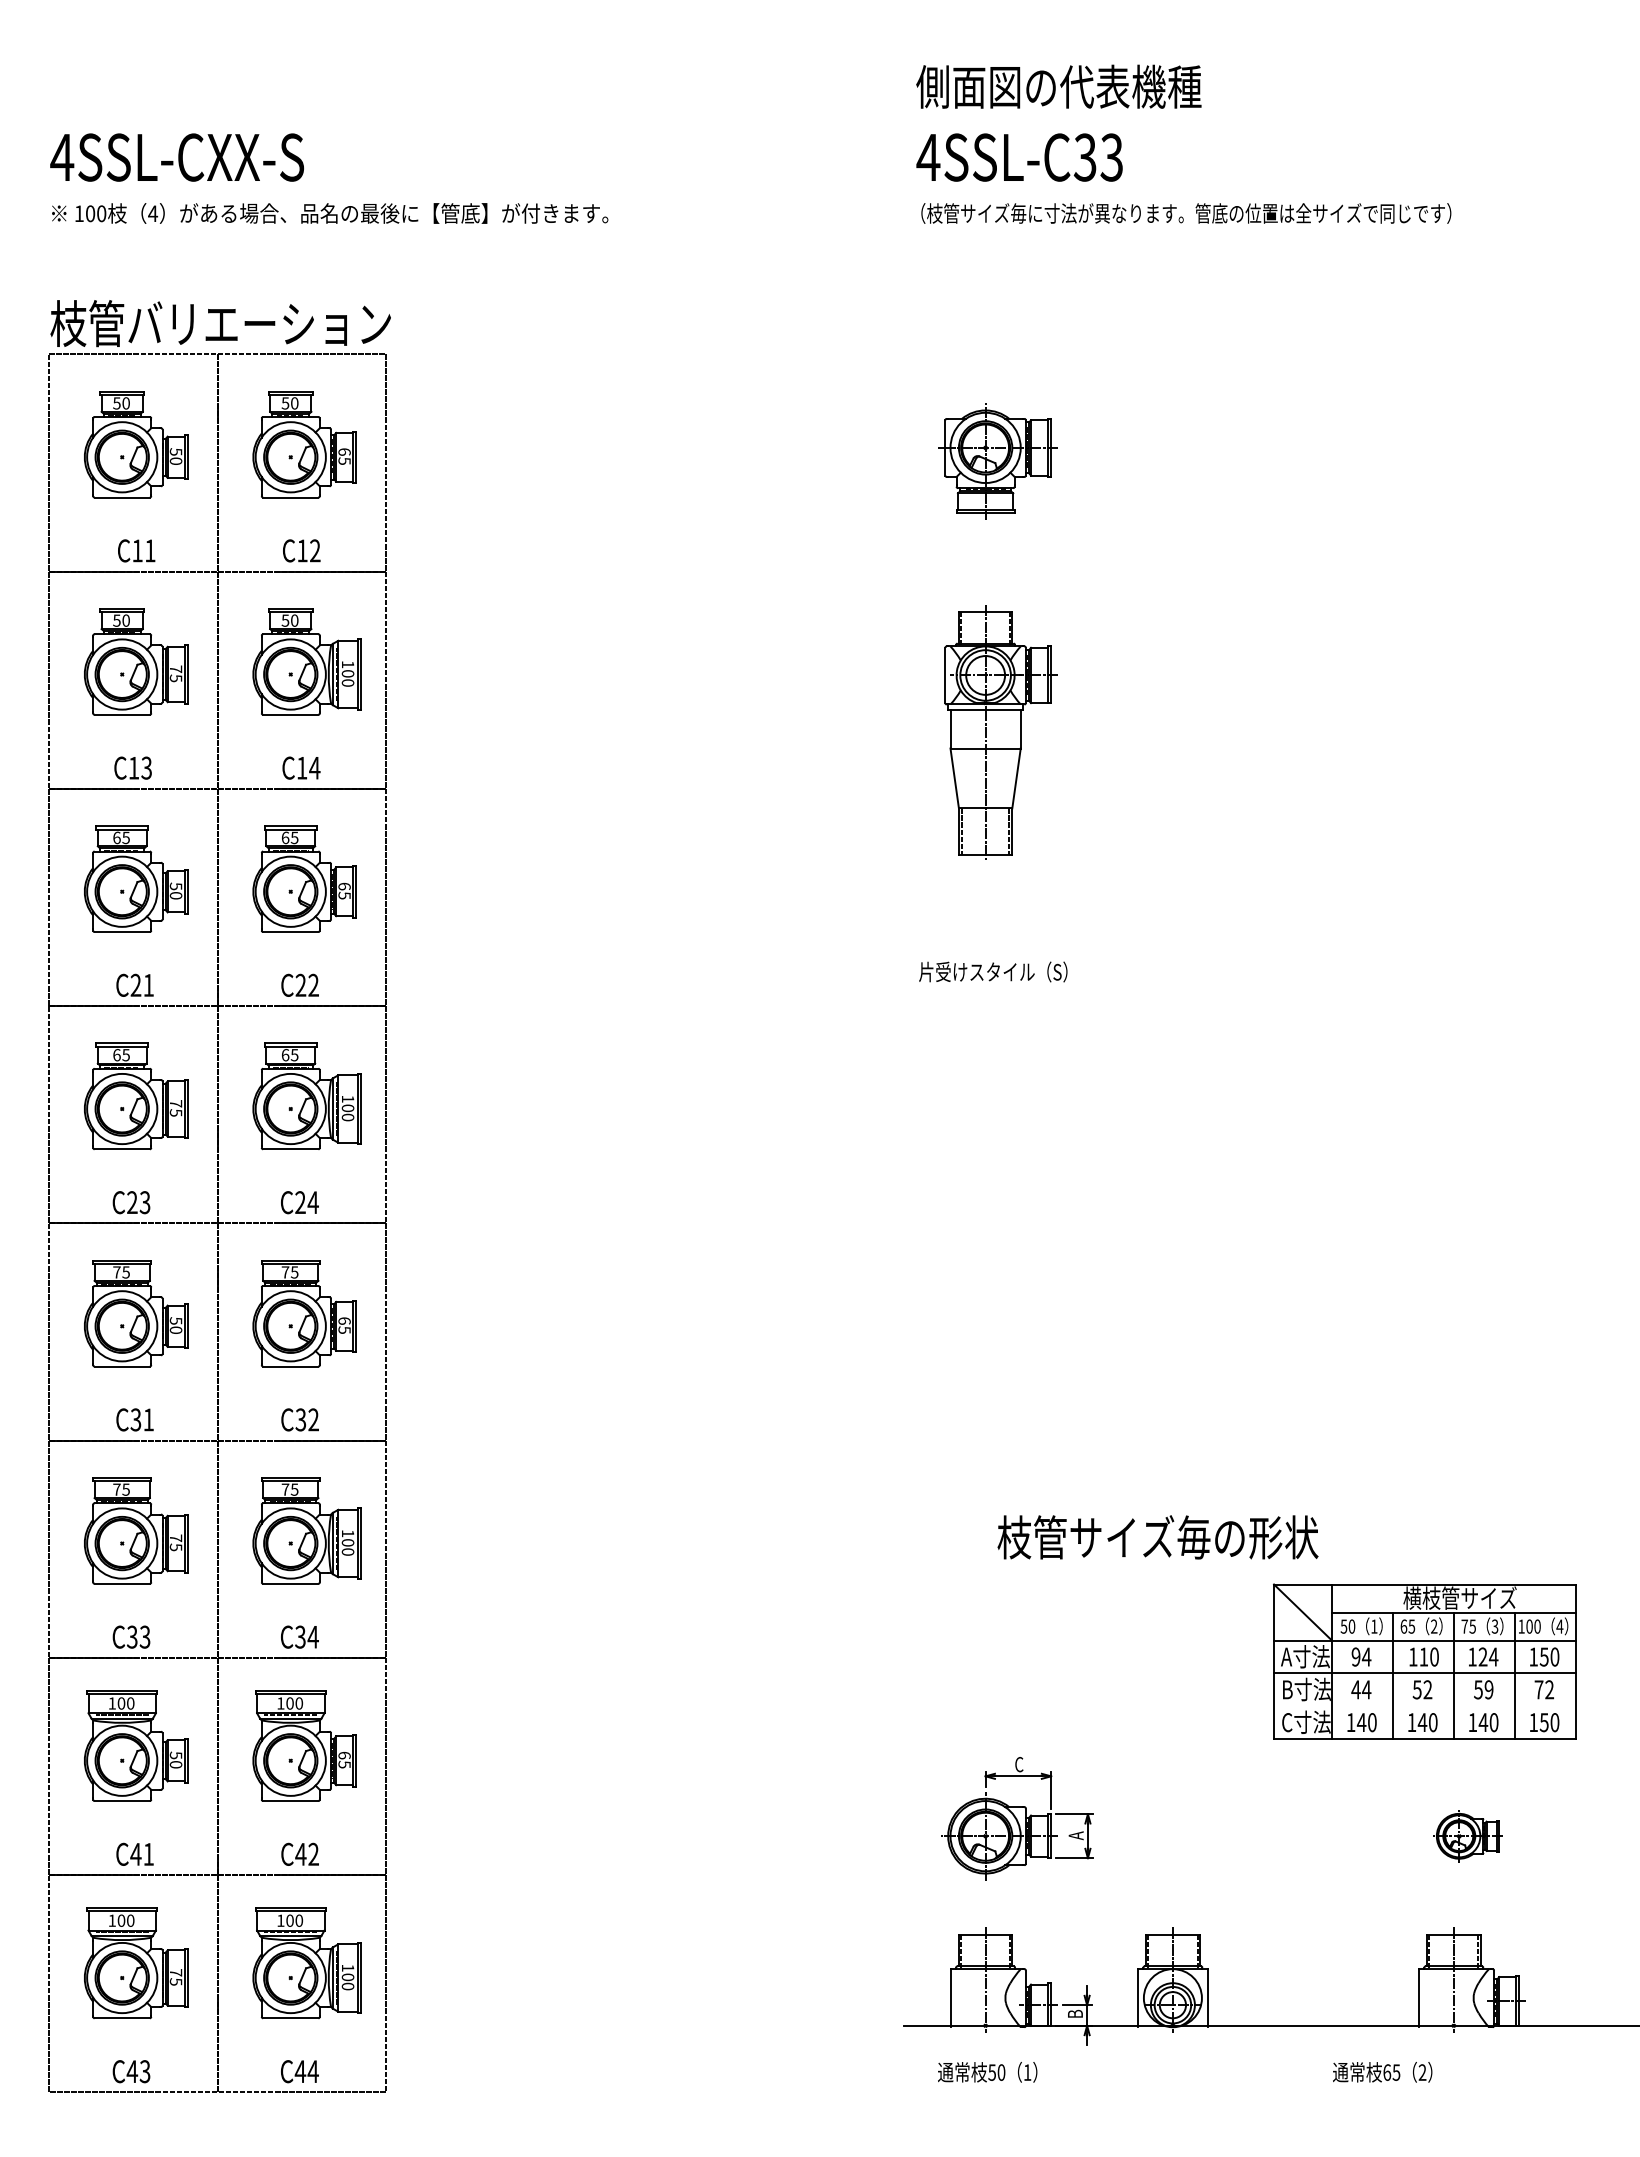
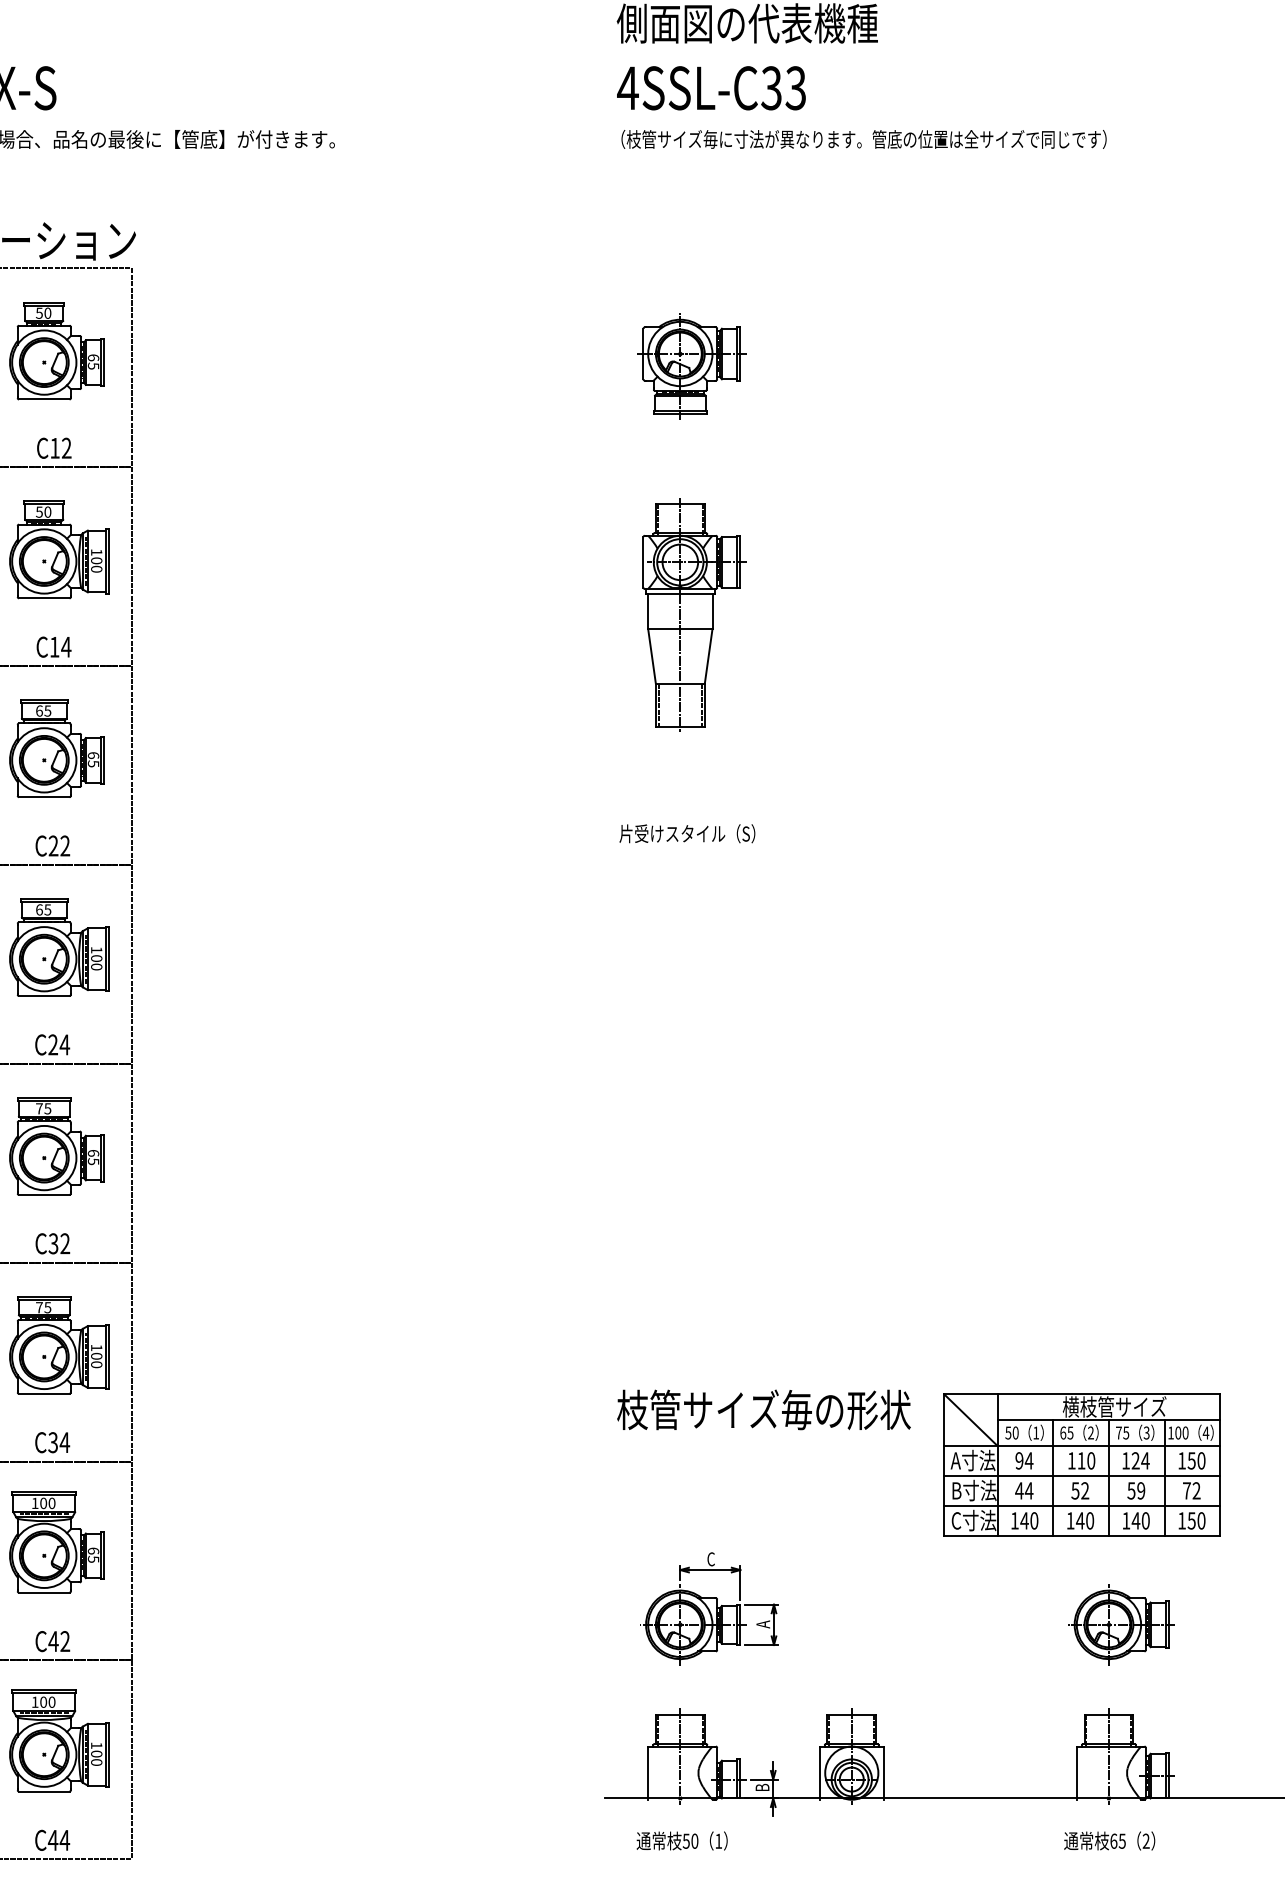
text: (1157, 1537) -> (763, 1410), moved
line: (1424, 1706) -> (1082, 1506), added
part: (1467, 1836) -> (1121, 1625), size x1.67
text: (1382, 2072) -> (1109, 1841), moved

